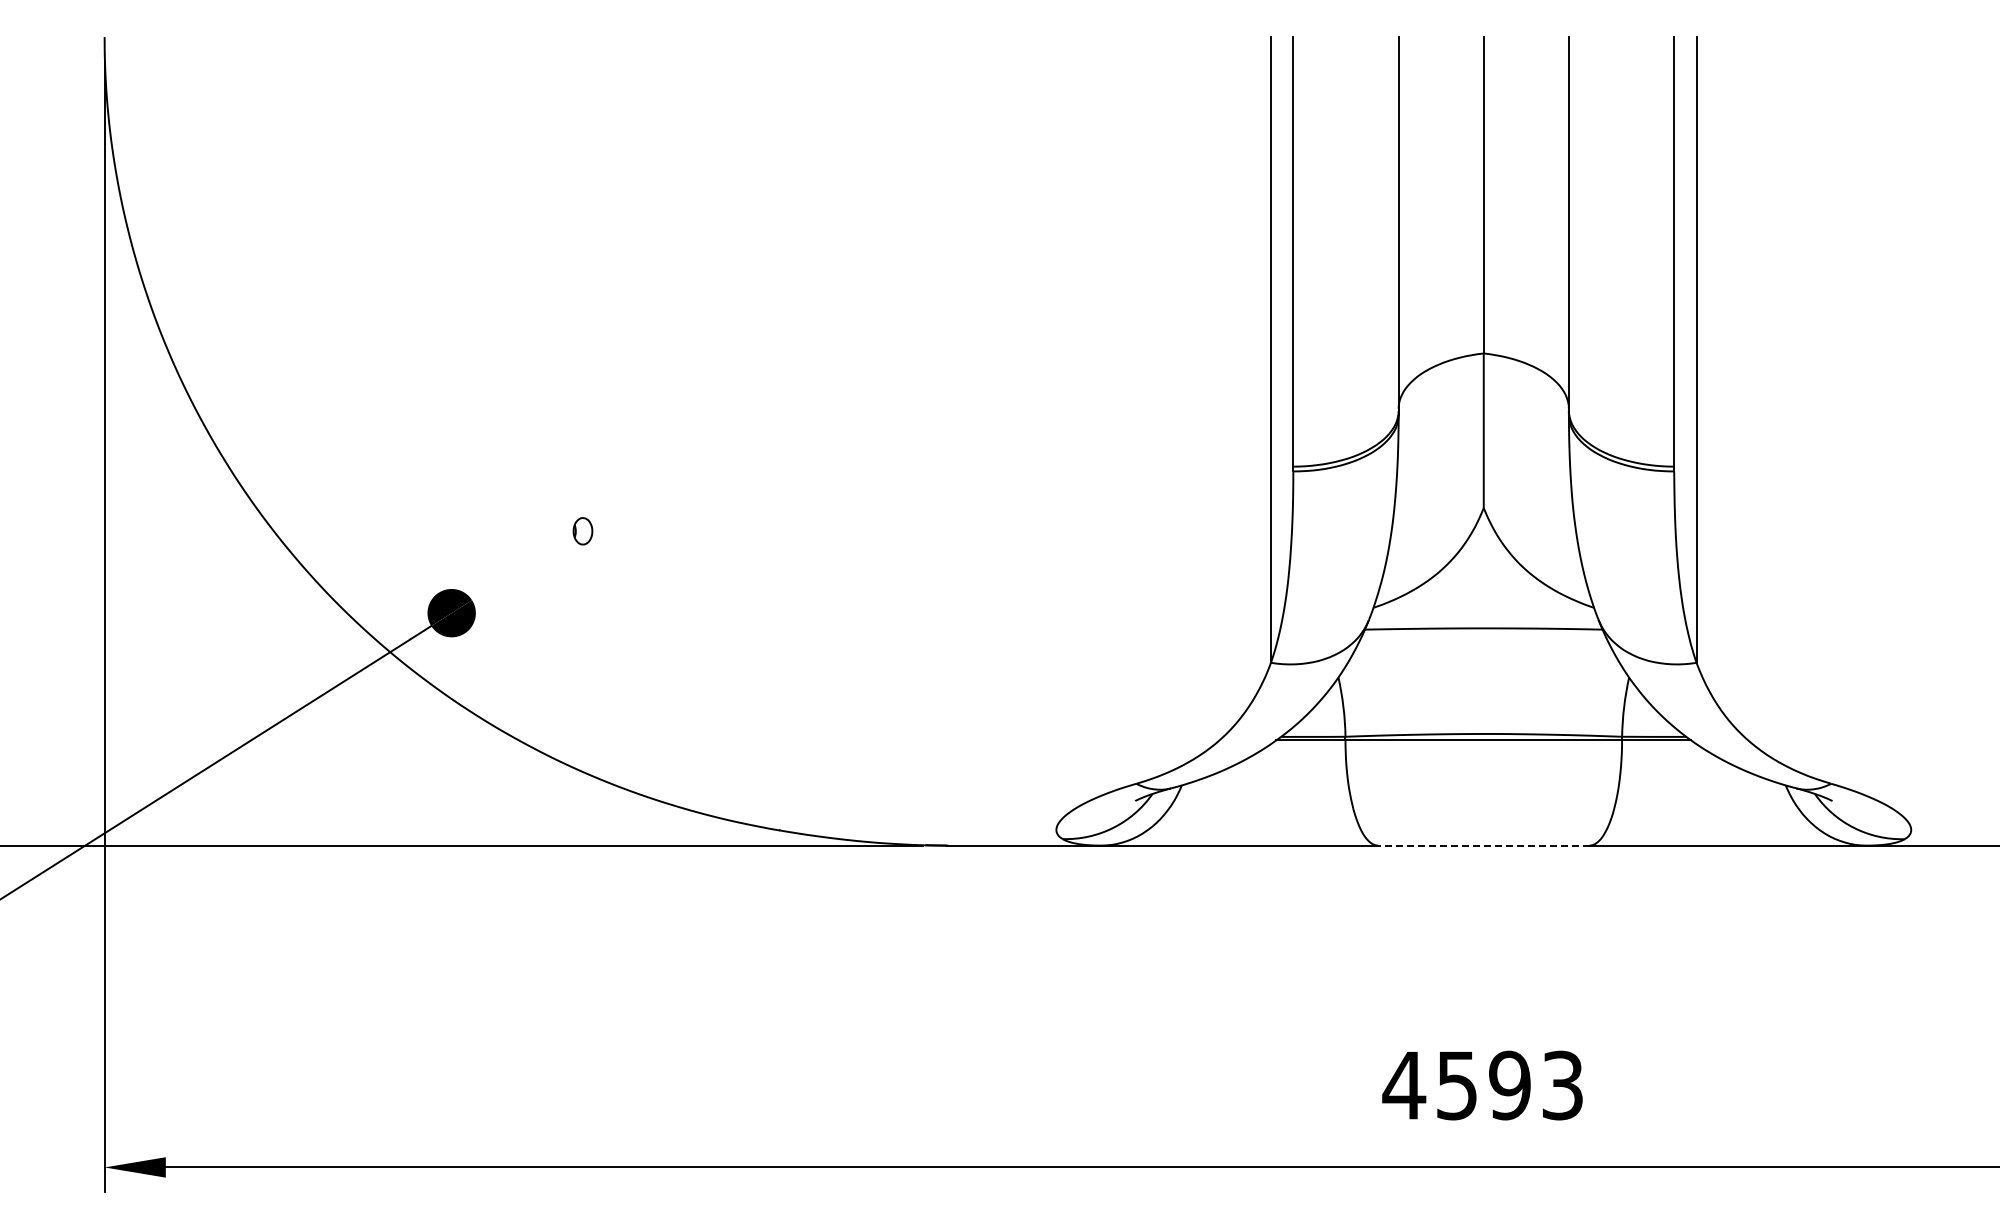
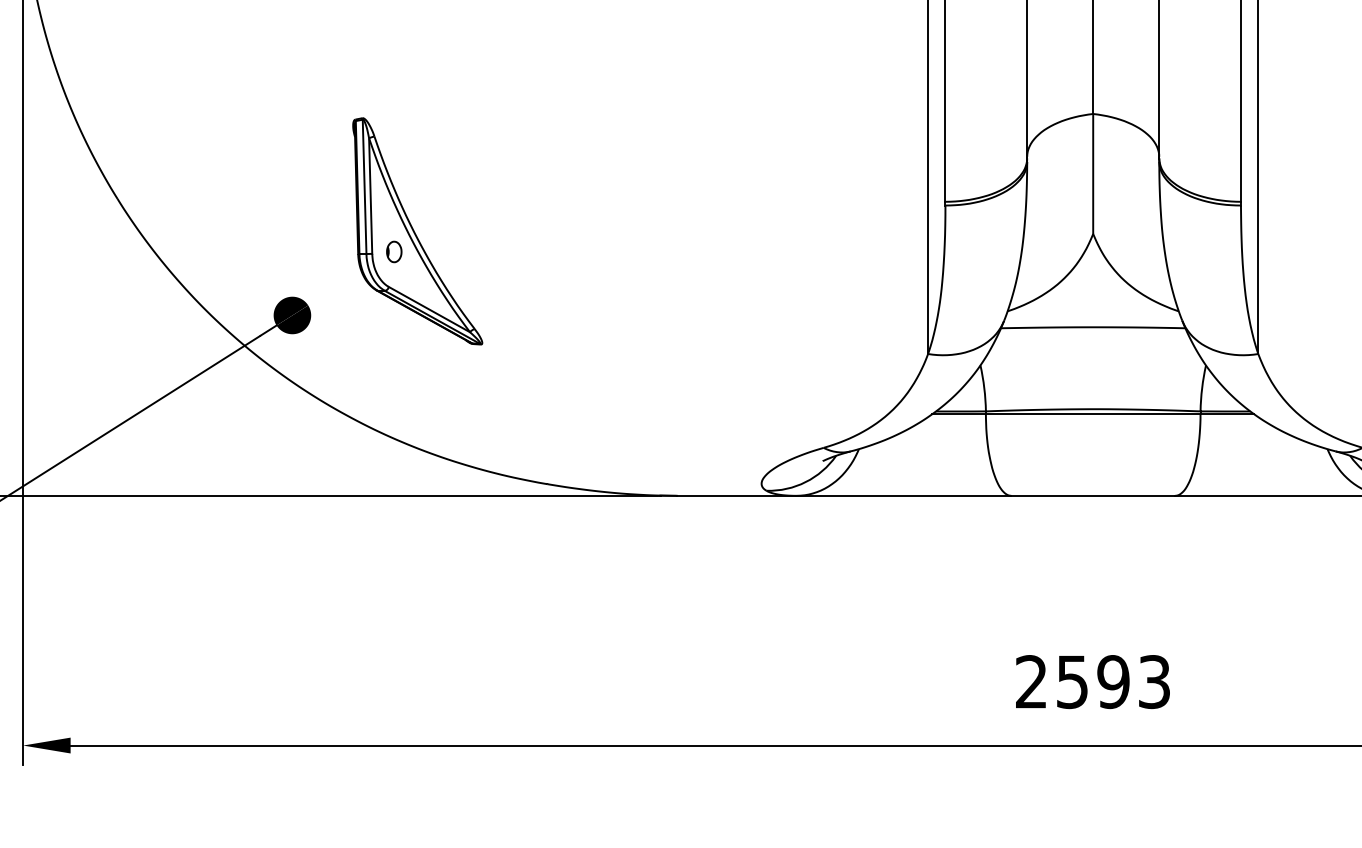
part: (613, 504) -> (417, 231), added
line: (1483, 845) -> (1093, 495), dashed -> solid
text: (1404, 1084) -> (1031, 681), 4593 -> 2593

